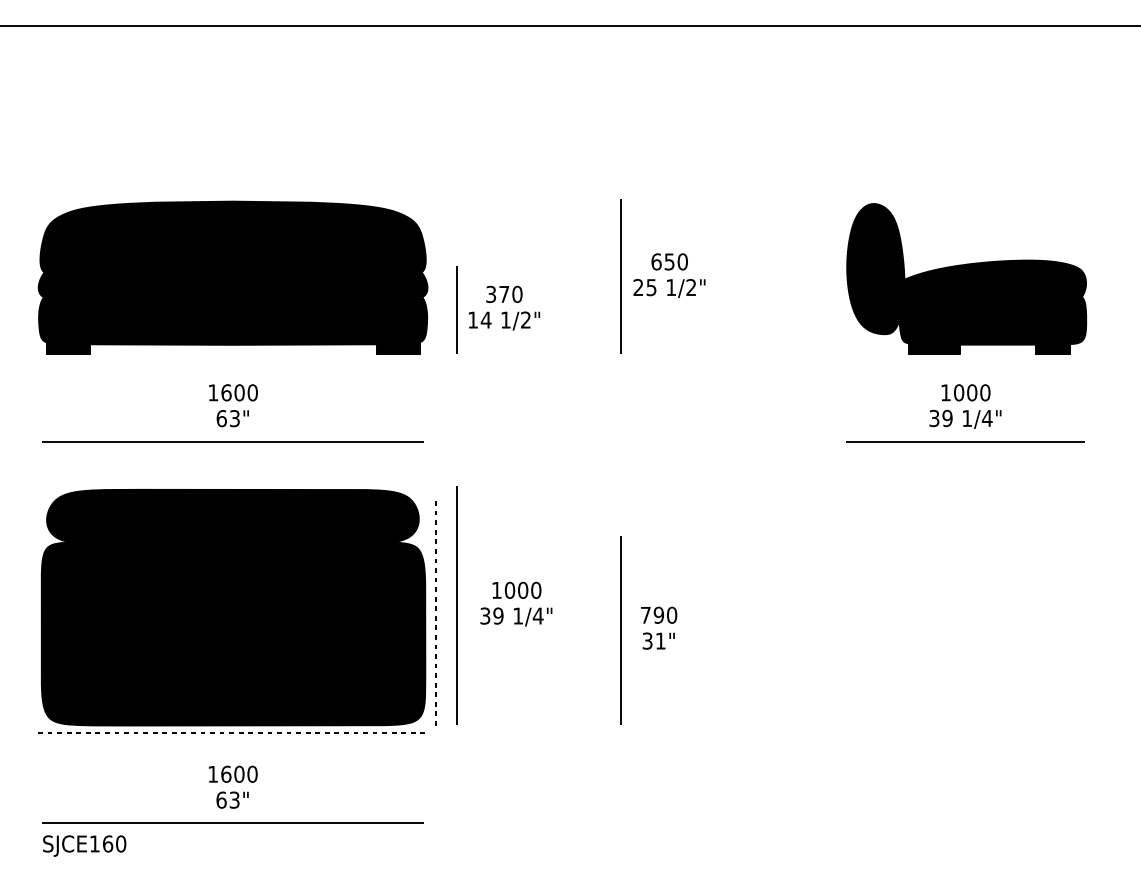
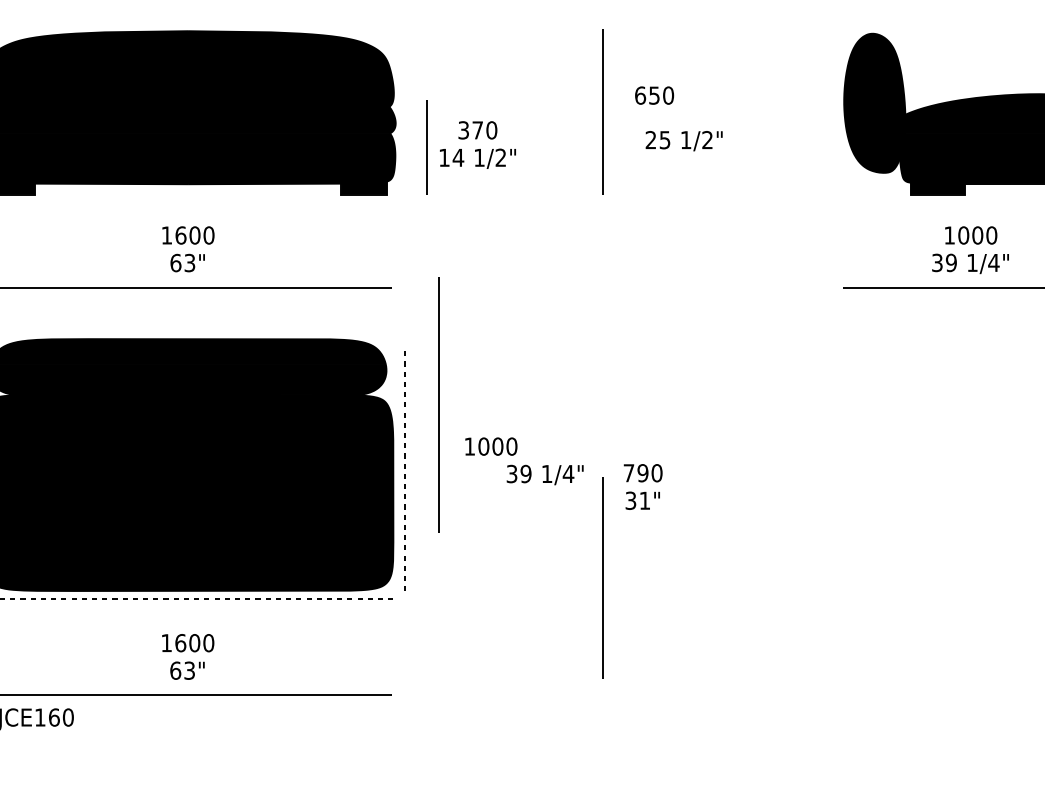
text: (669, 288) -> (684, 141), moved
line: (456, 605) -> (438, 405), moved
text: (516, 616) -> (545, 474), moved
line: (620, 630) -> (601, 578), moved

